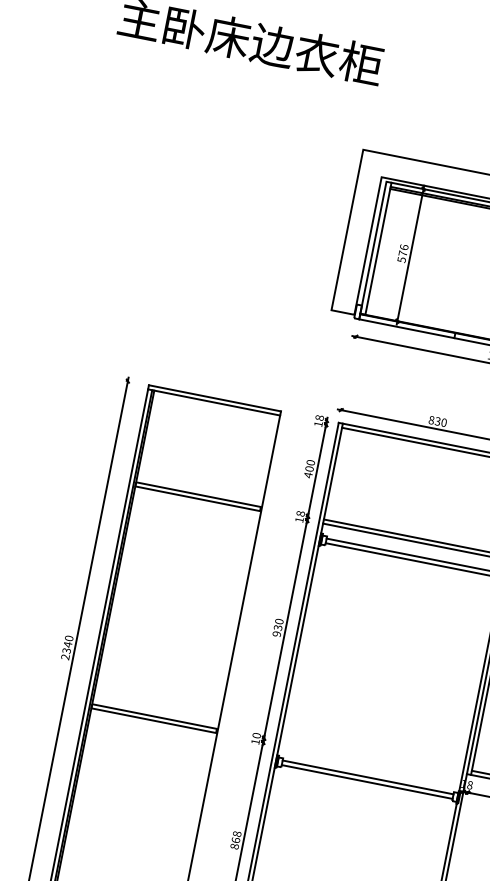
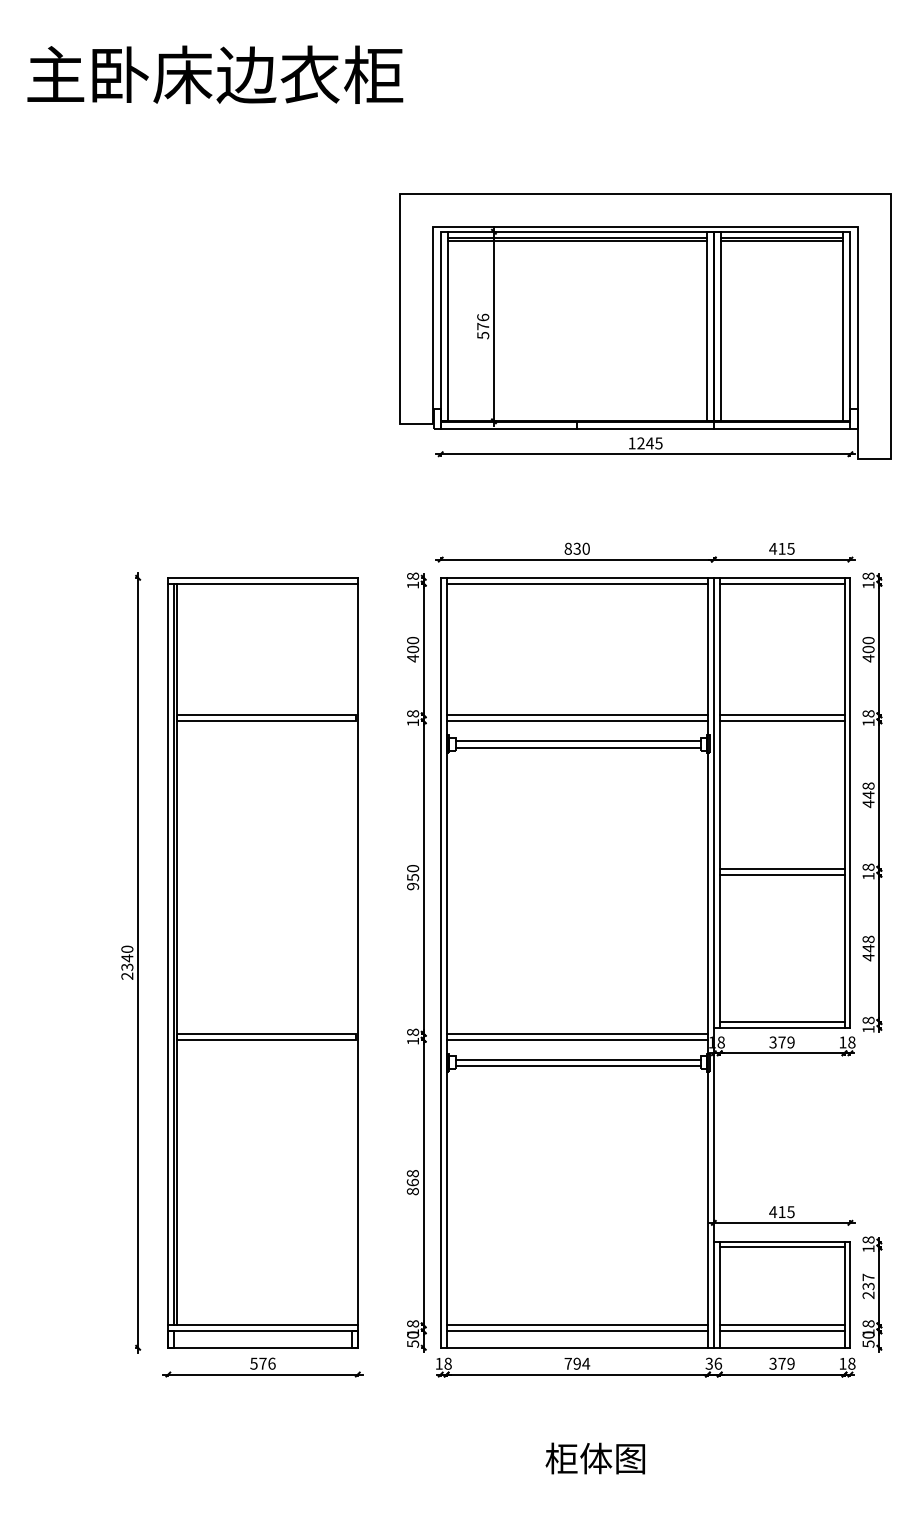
text: (277, 627) -> (412, 877), 930 -> 950
text: (256, 735) -> (412, 1031), 10 -> 18
line: (370, 759) -> (576, 1033), added
line: (369, 763) -> (576, 1039), added

